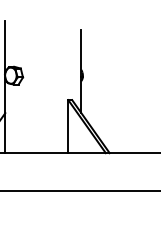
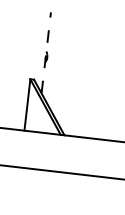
line: (81, 71) -> (46, 53), solid -> dashed

